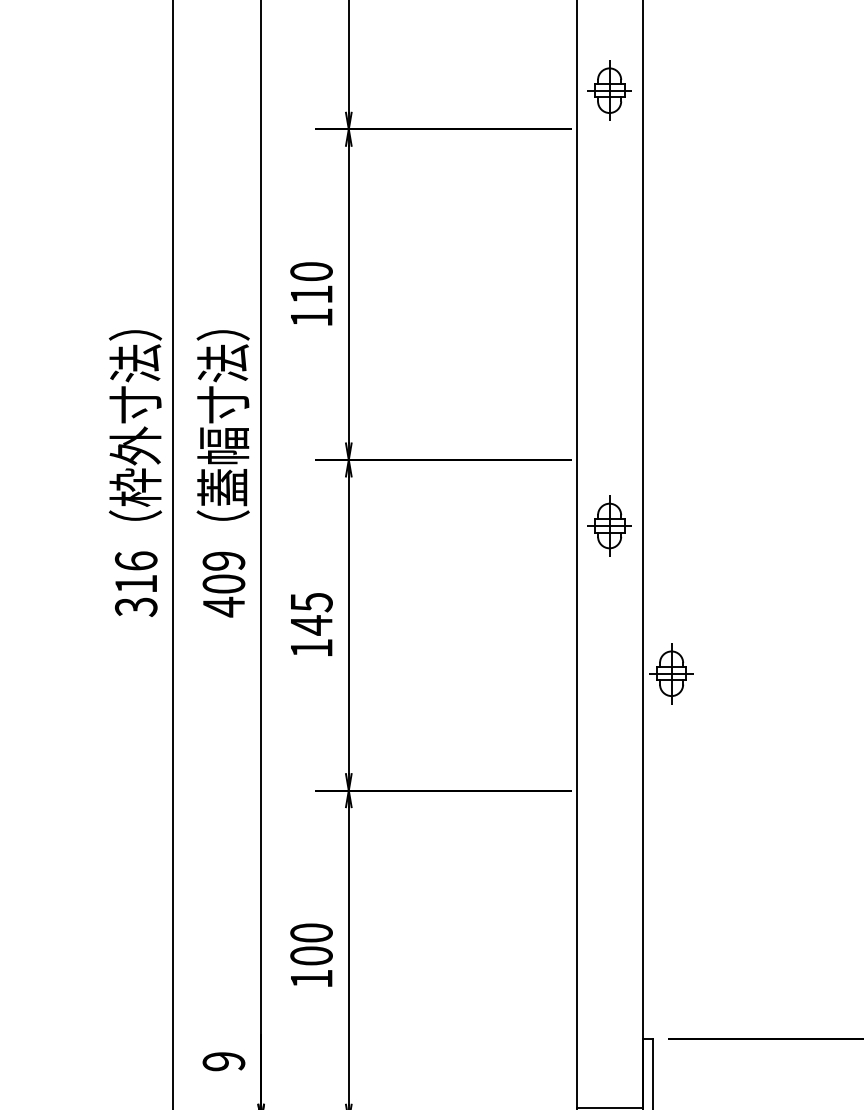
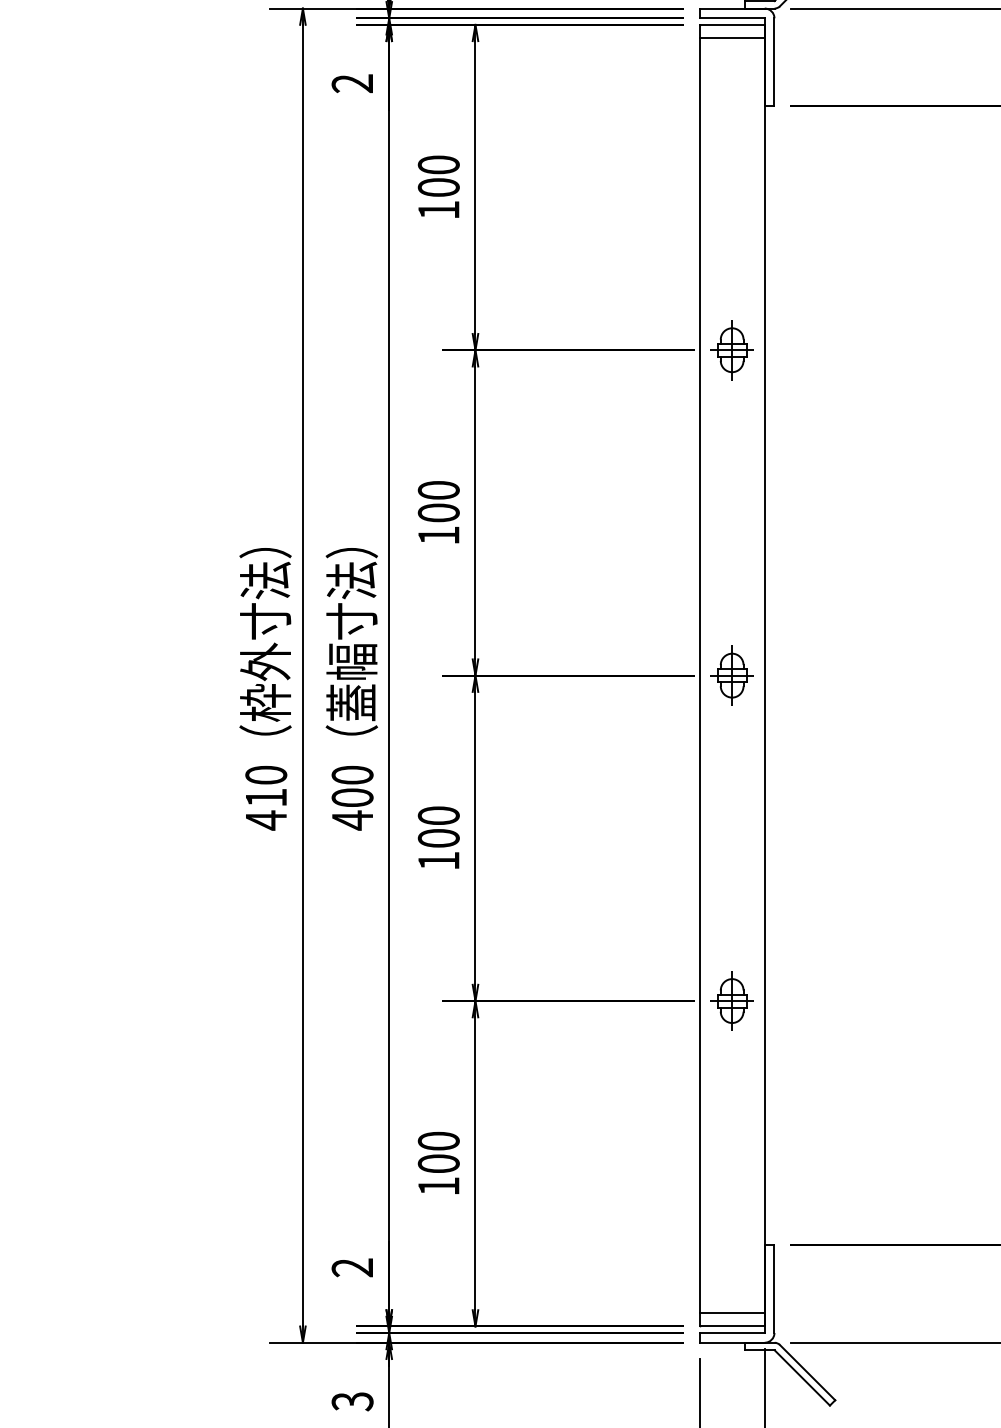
part: (608, 90) -> (731, 350), moved
text: (311, 294) -> (438, 512), 110 -> 100
part: (608, 525) -> (731, 675), moved
text: (223, 560) -> (352, 774), 409 -> 400
text: (136, 583) -> (266, 797), 316 -> 410
text: (311, 614) -> (438, 827), 145 -> 100
part: (670, 673) -> (731, 1000), moved
text: (223, 1061) -> (352, 1267), 9 -> 2

